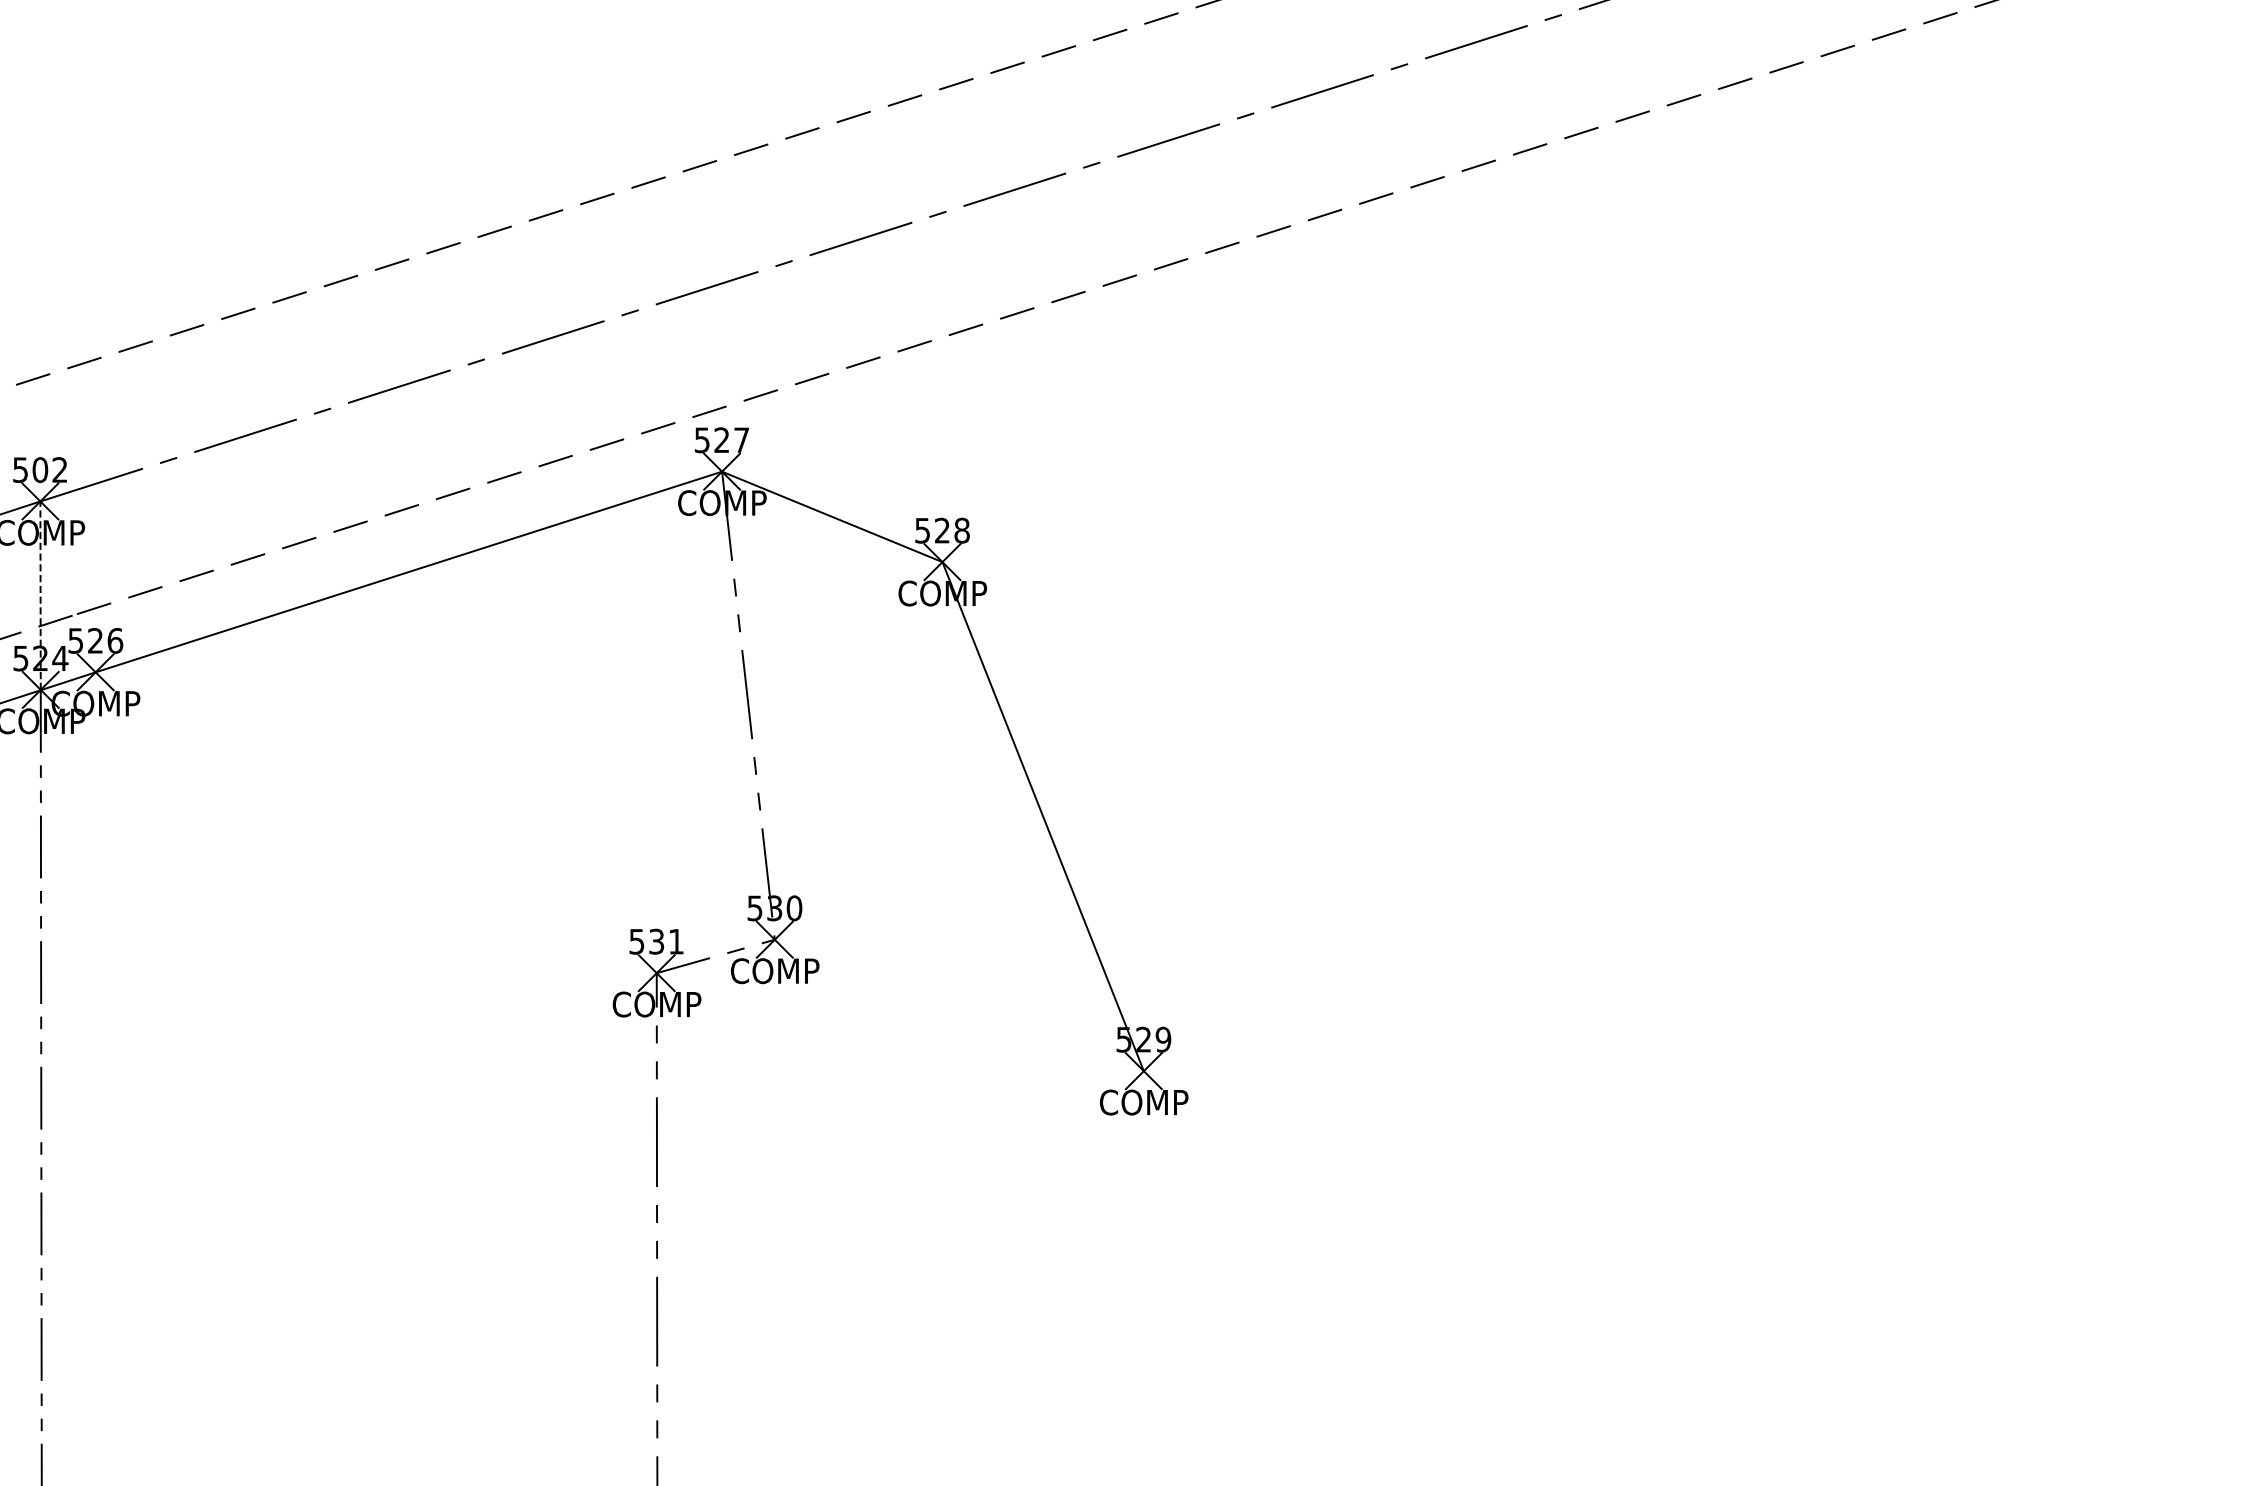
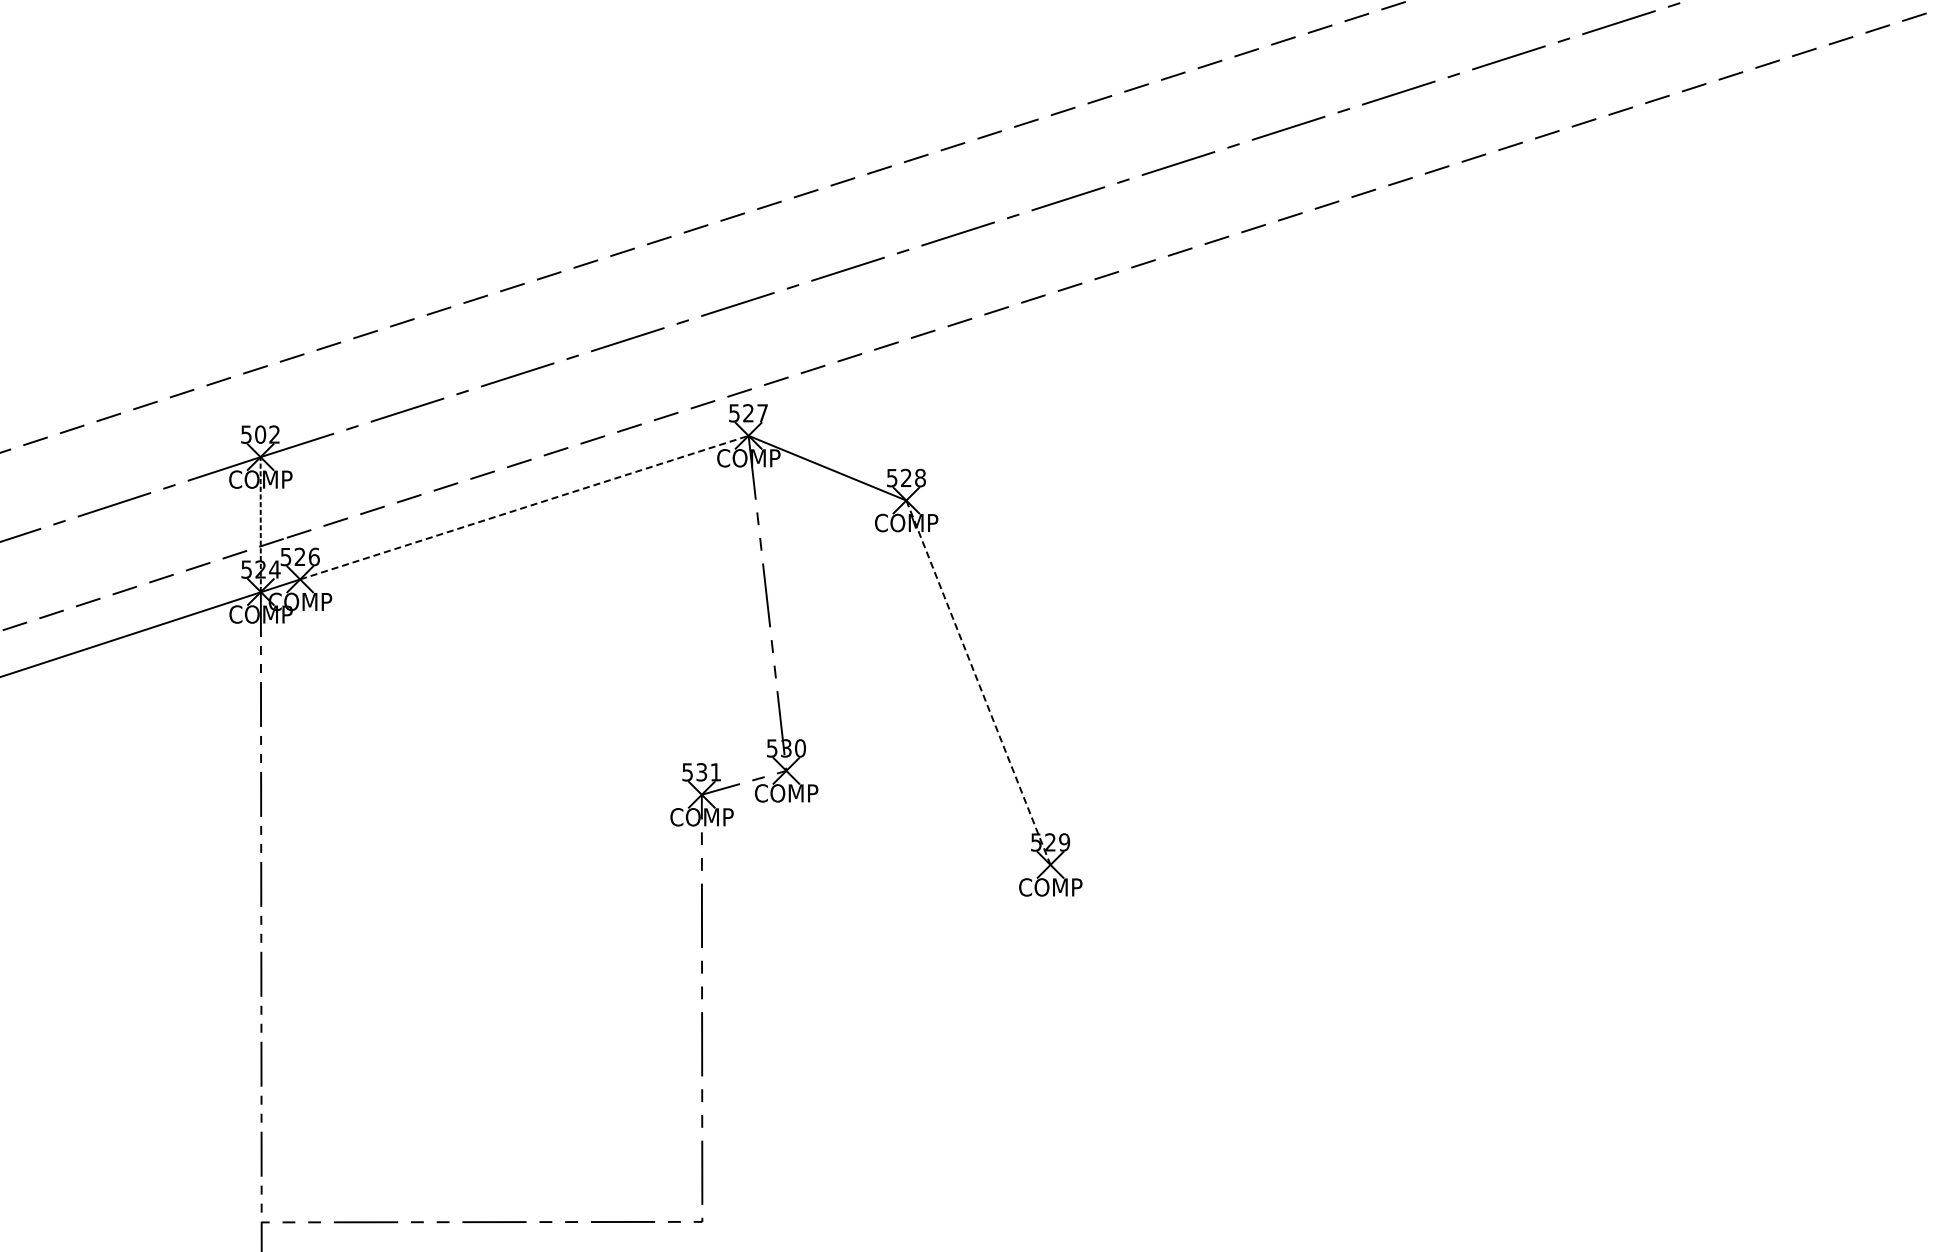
line: (409, 571) -> (524, 507), solid -> dashed
line: (1043, 816) -> (978, 682), solid -> dashed

